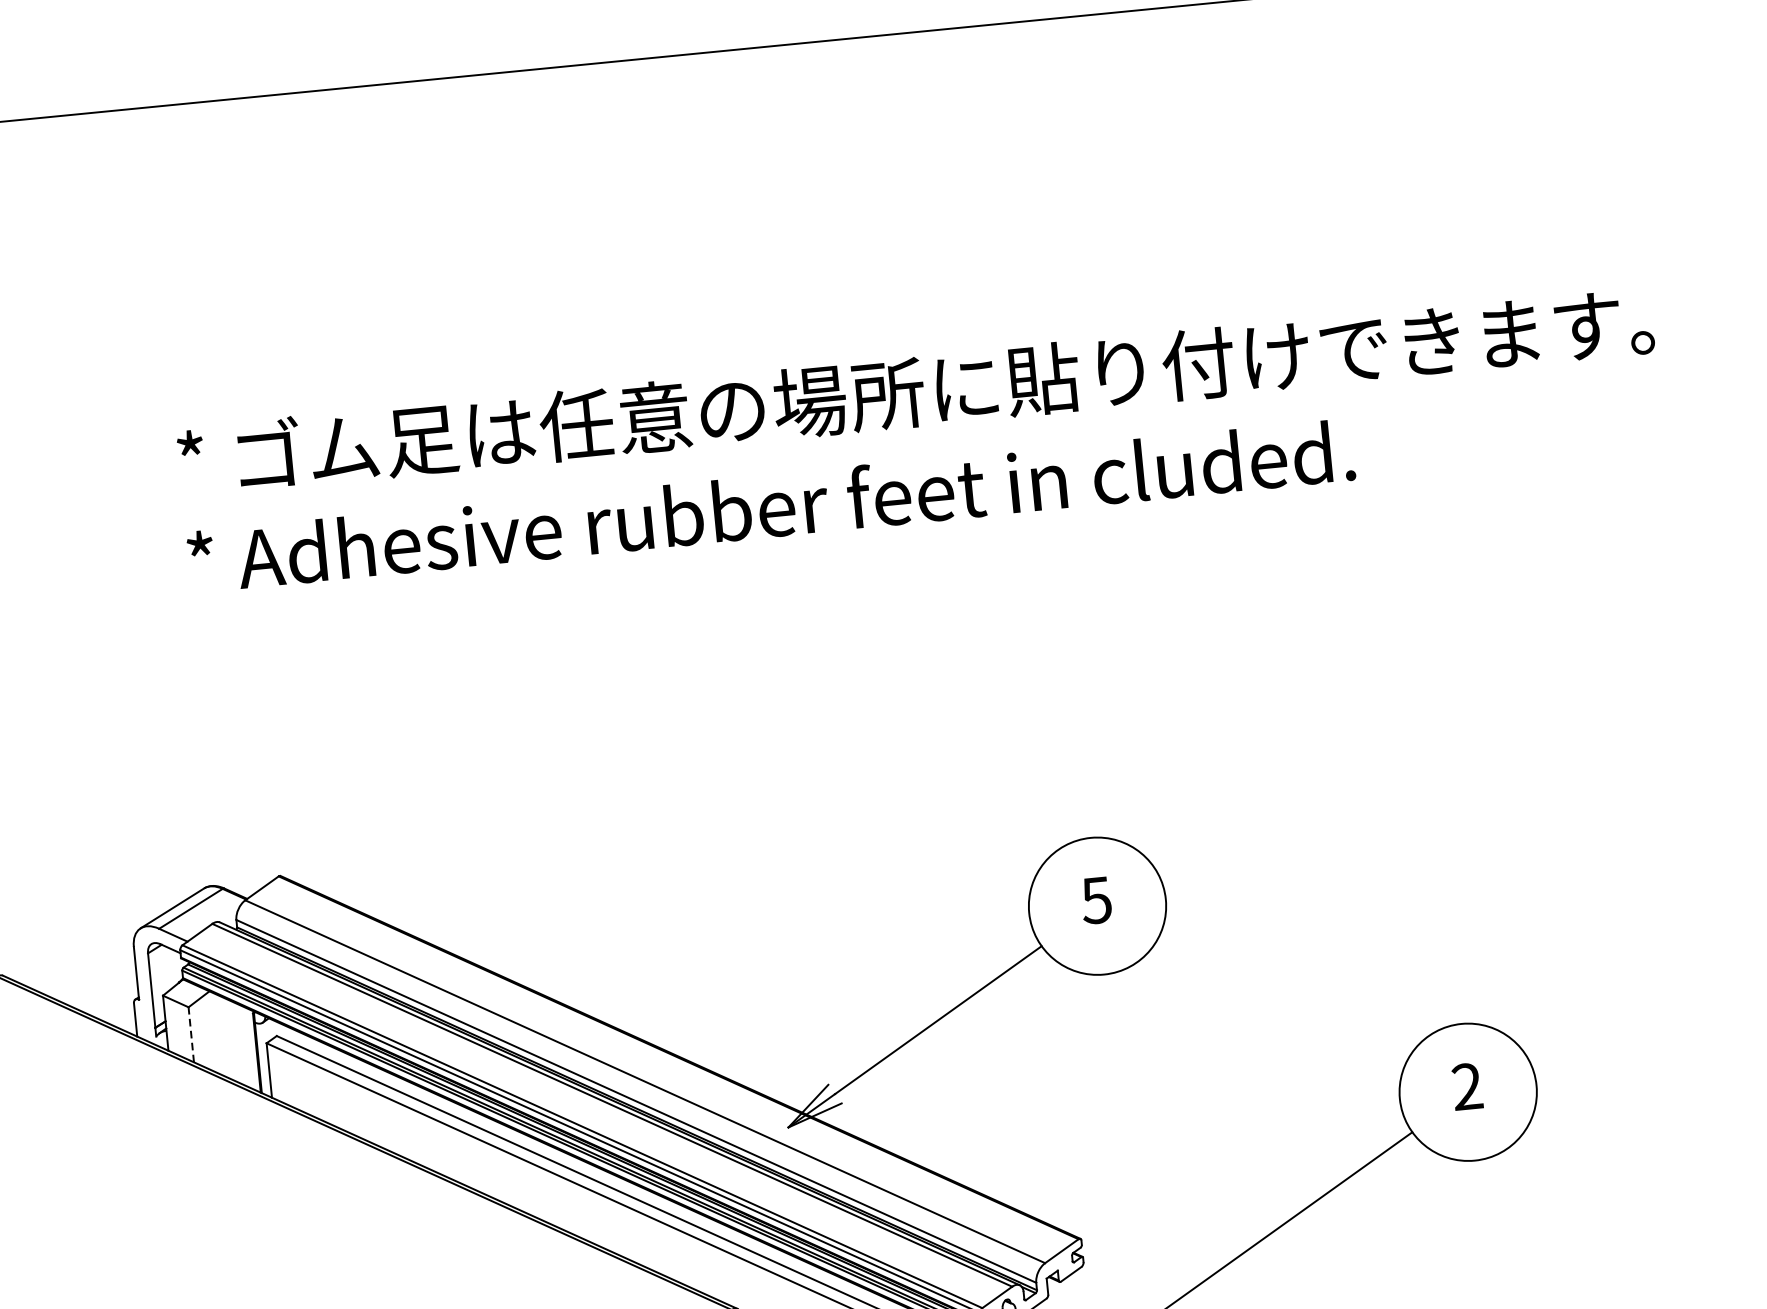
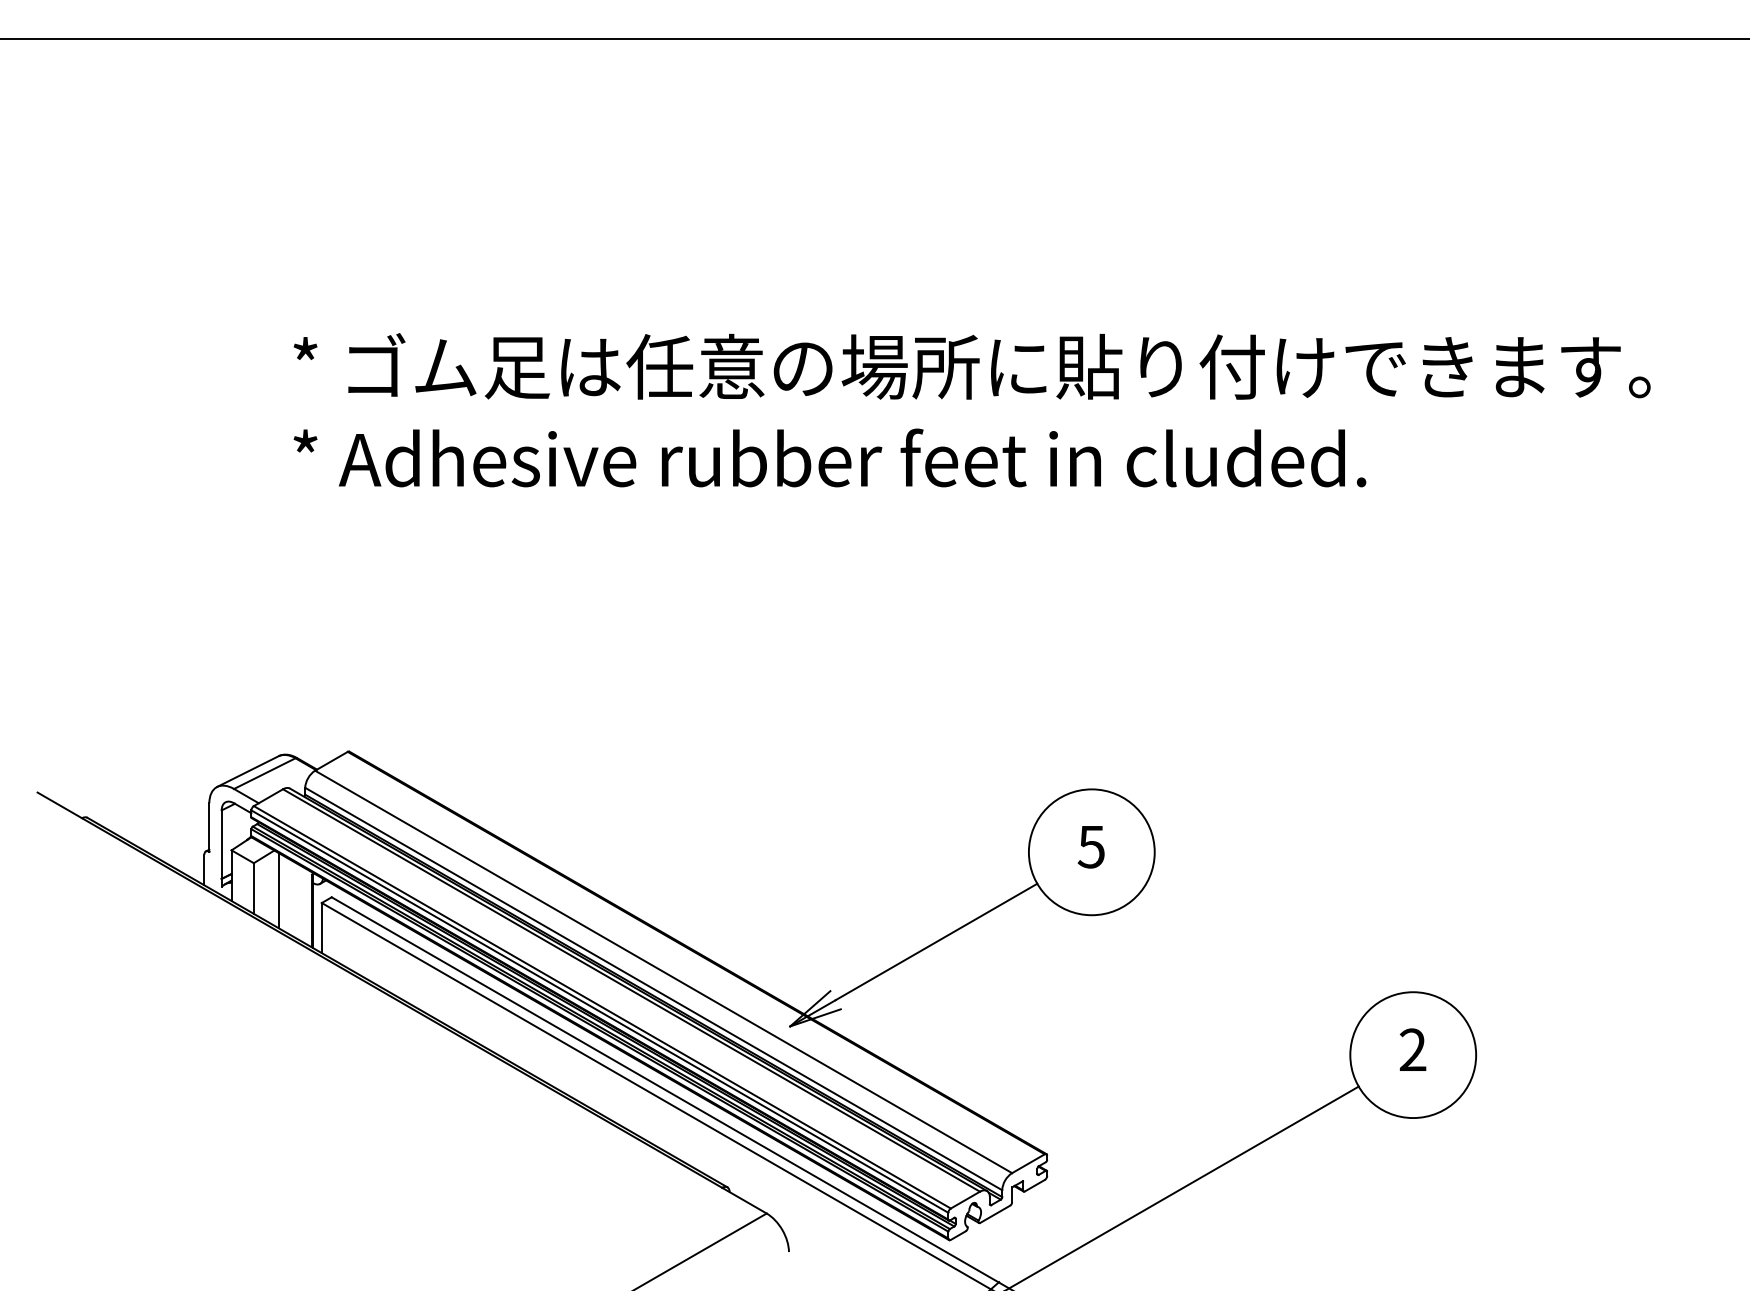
line: (190, 1034) -> (253, 888), dashed -> solid
line: (218, 1034) -> (278, 890), added

